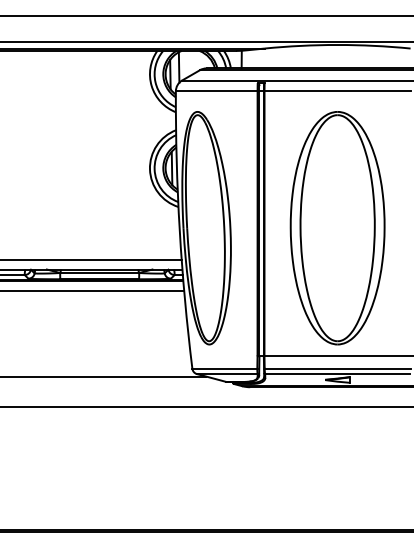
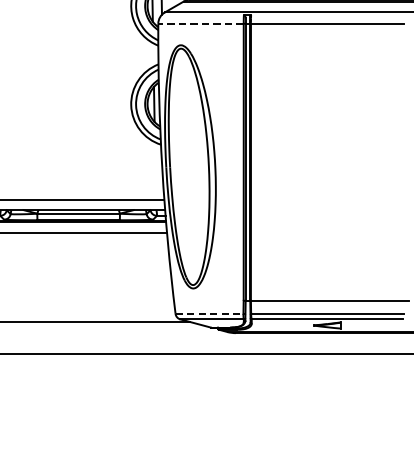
line: (216, 91) -> (200, 23), solid -> dashed
part: (337, 228) -> (327, 167), removed
line: (225, 368) -> (210, 313), solid -> dashed

